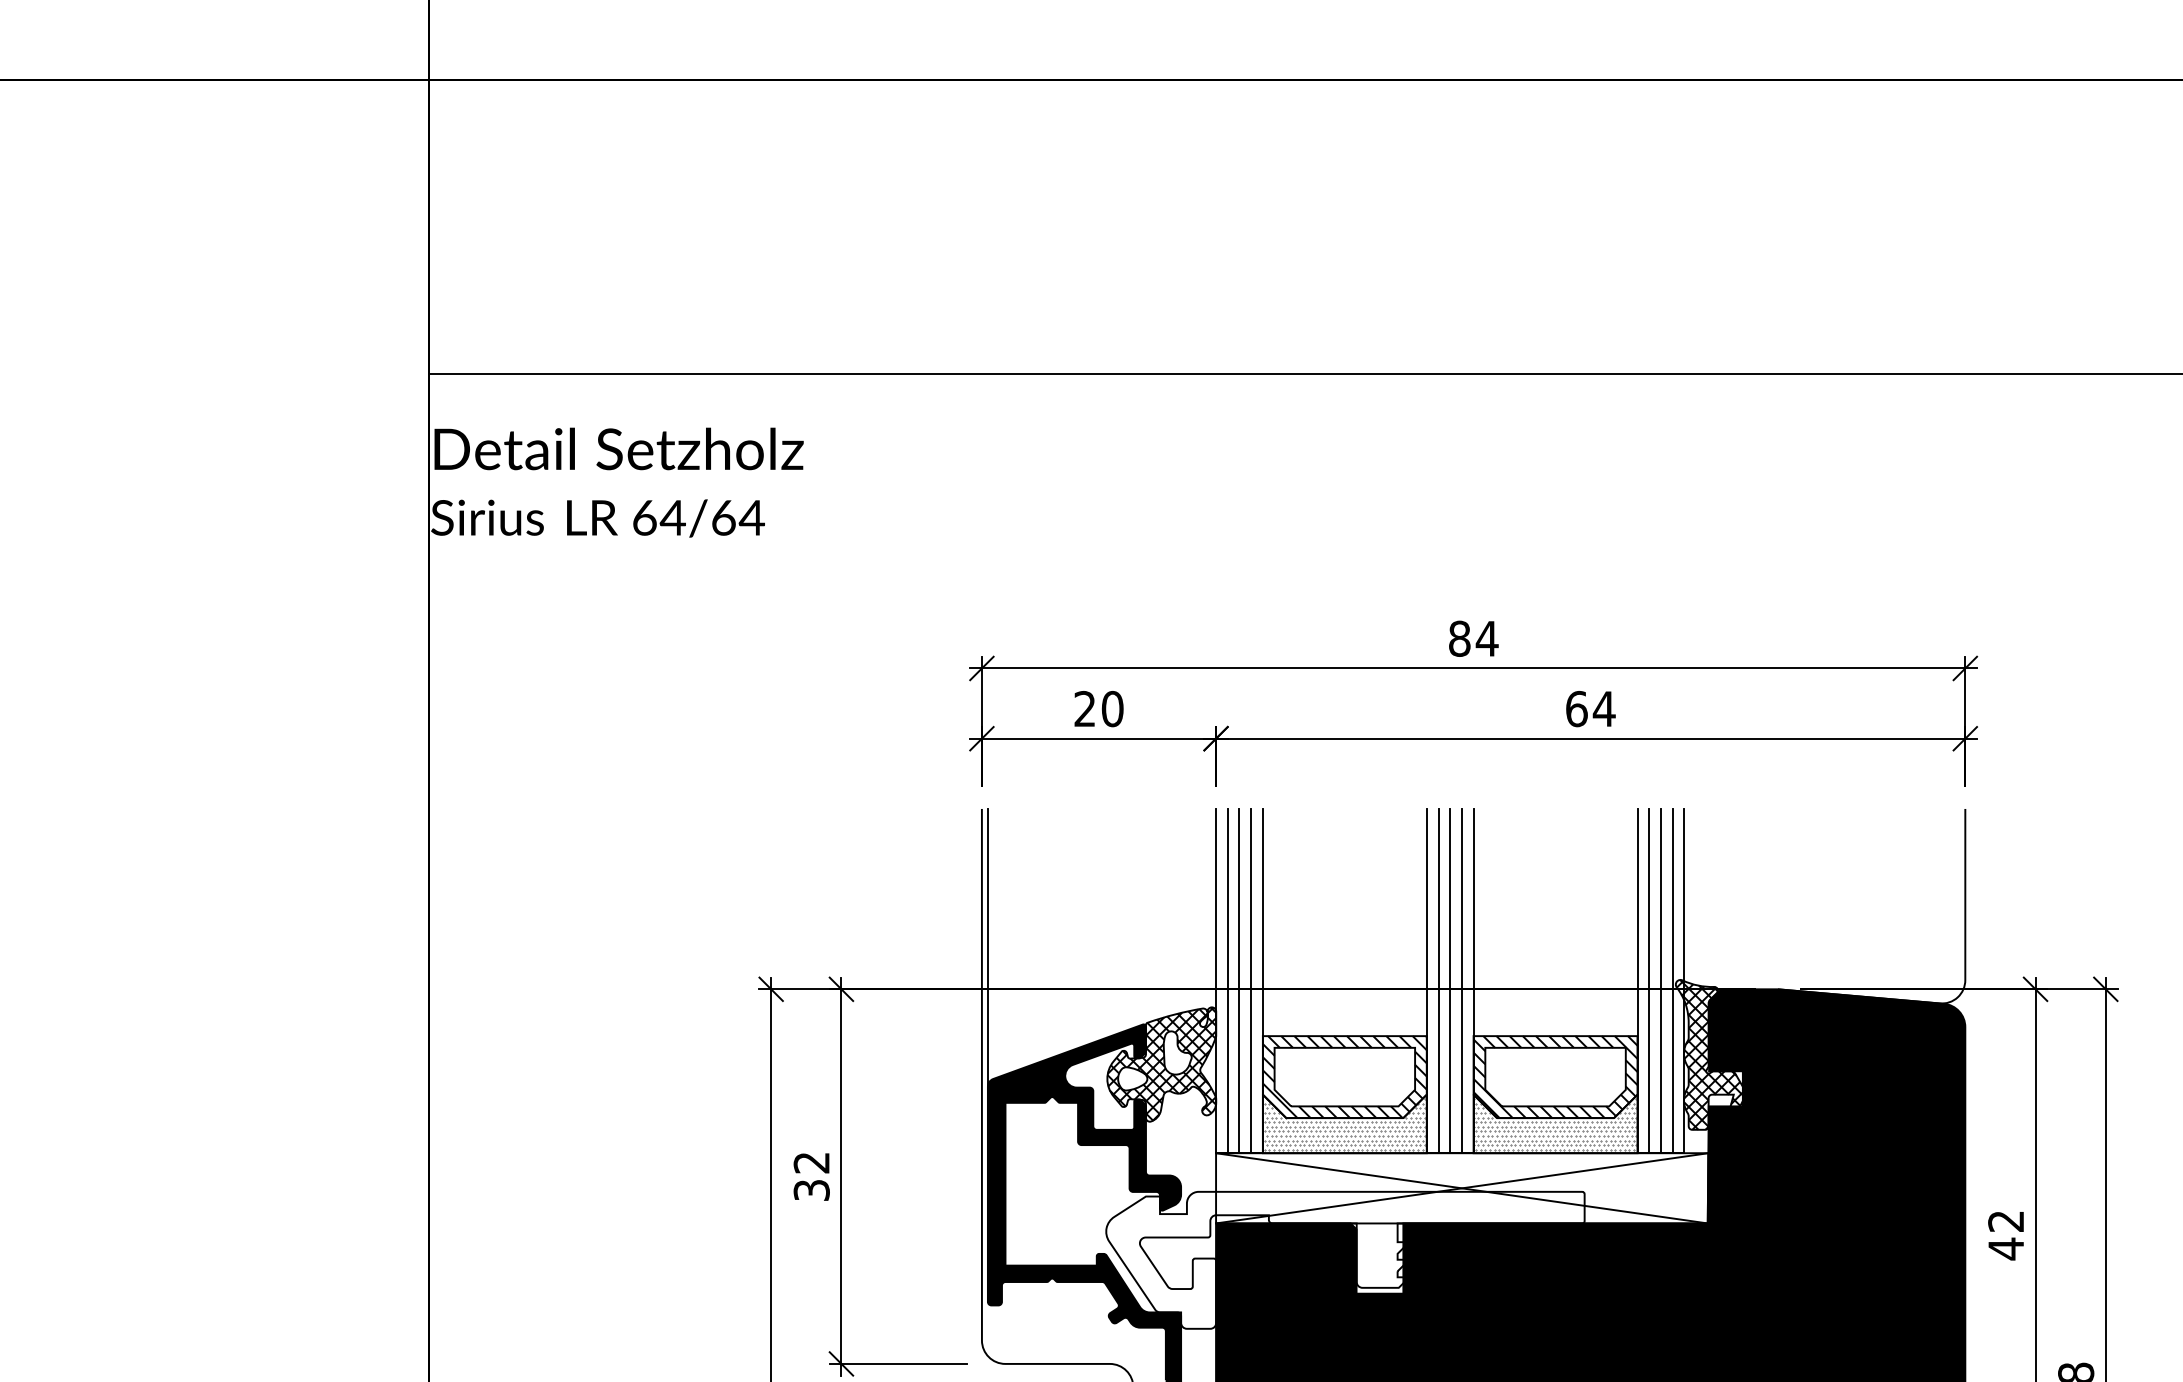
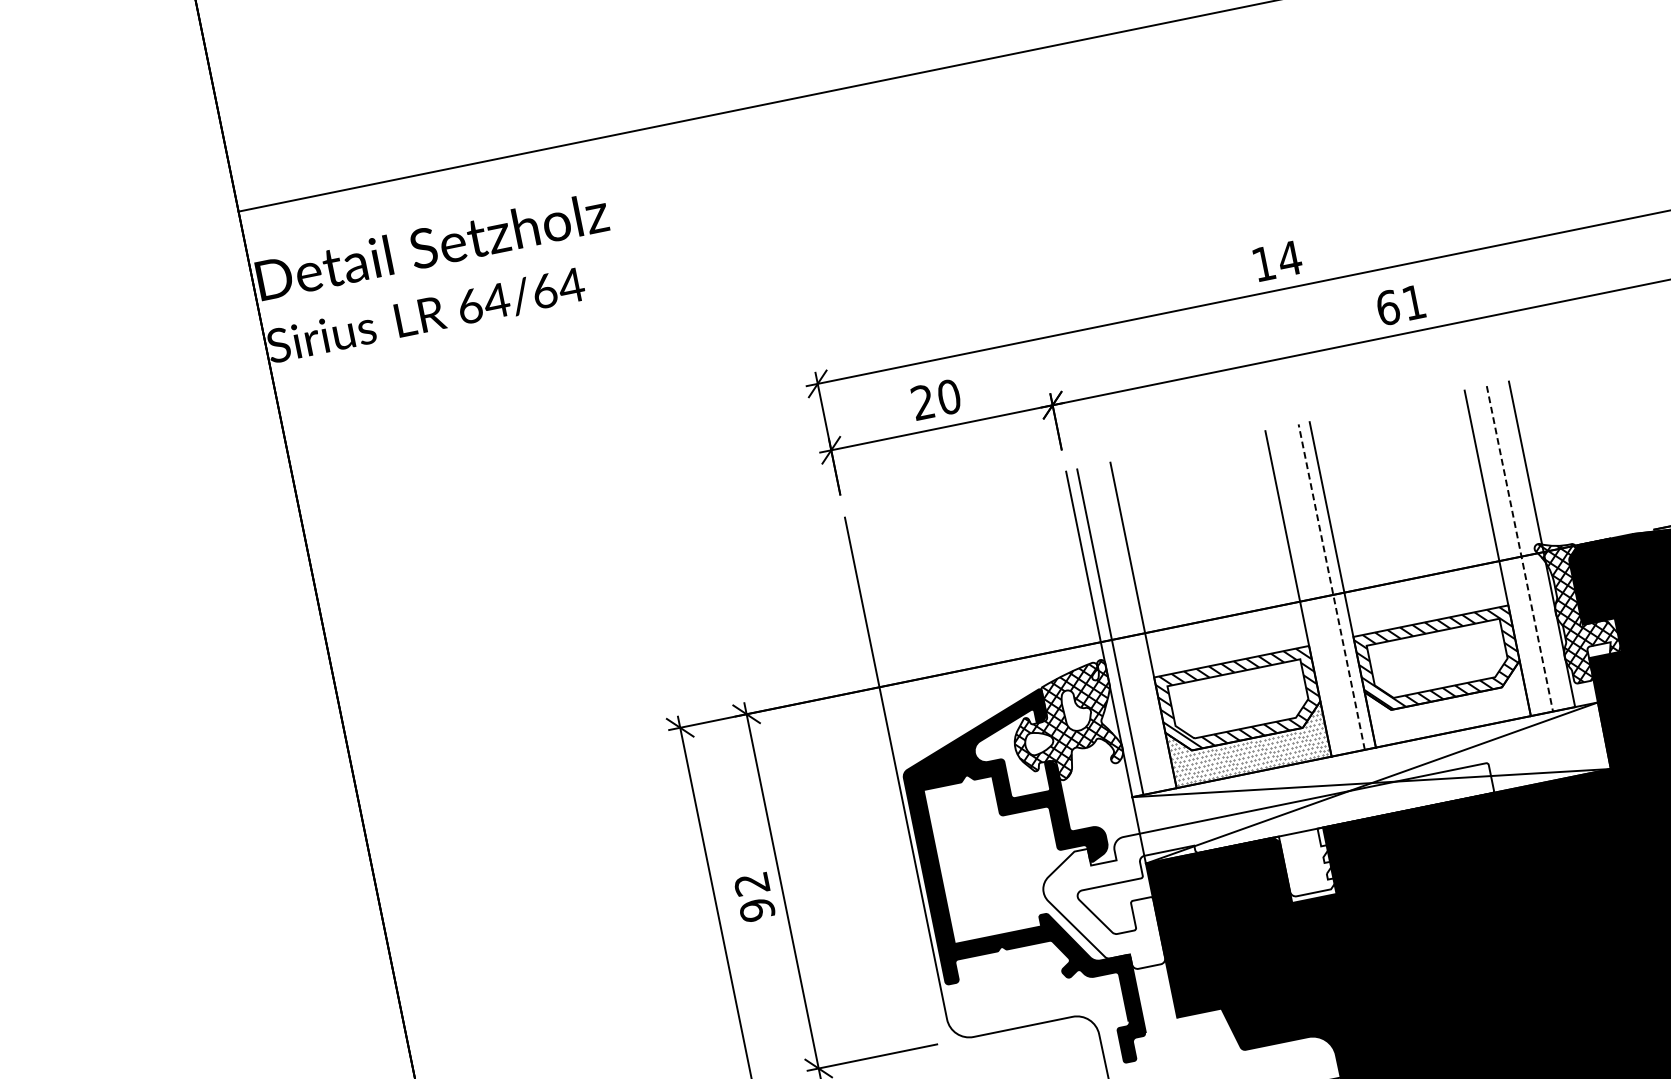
text: (1459, 638) -> (1263, 263), 84 -> 14
text: (1603, 708) -> (1413, 302), 64 -> 61
line: (987, 947) -> (876, 646), removed
line: (1239, 980) -> (1121, 629), removed
line: (1251, 980) -> (1132, 627), removed
line: (1438, 980) -> (1309, 591), removed
line: (1450, 980) -> (1320, 588), removed
line: (1461, 980) -> (1331, 586), solid -> dashed
line: (1649, 980) -> (1509, 550), removed
line: (1672, 980) -> (1530, 546), removed
line: (1660, 981) -> (1519, 549), solid -> dashed
hatch: (1554, 1124) -> (1446, 704), removed
text: (811, 1190) -> (757, 910), 32 -> 92

